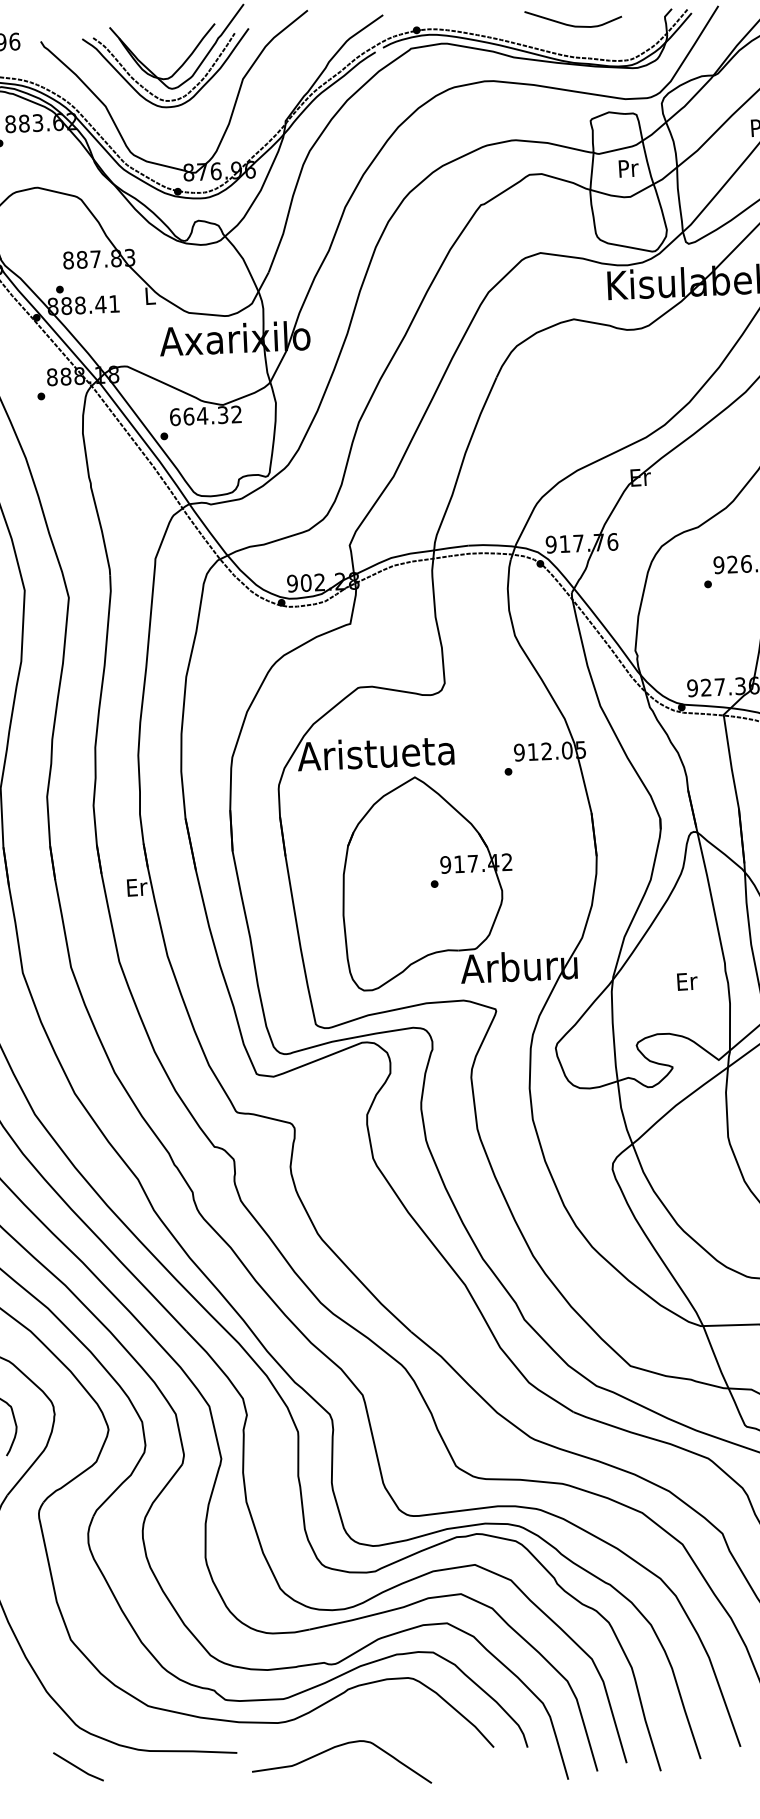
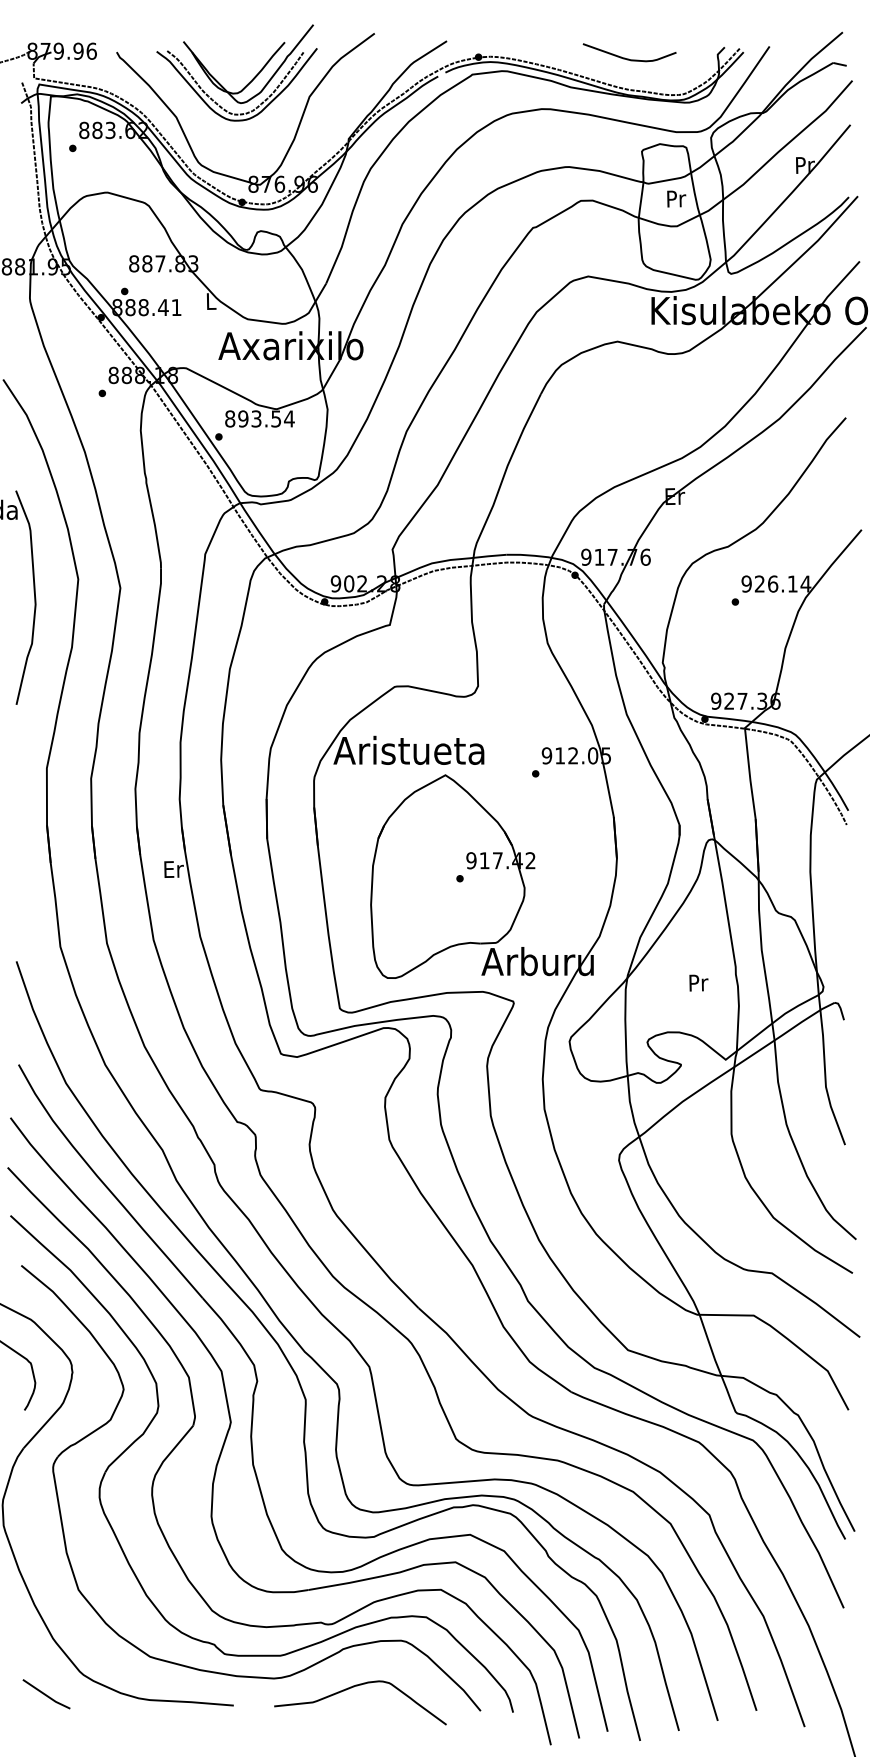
text: (205, 415) -> (259, 418), 664.32 -> 893.54
text: (687, 981) -> (698, 982), Er -> Pr
curve: (334, 1748) -> (354, 1687), moved
line: (78, 1767) -> (46, 1694), moved

